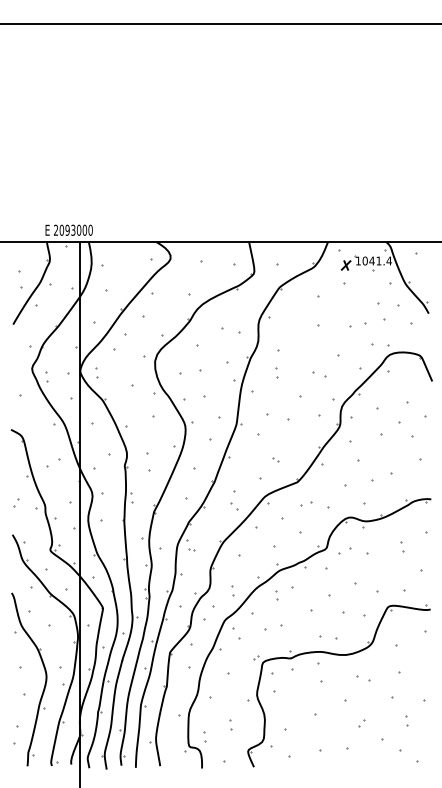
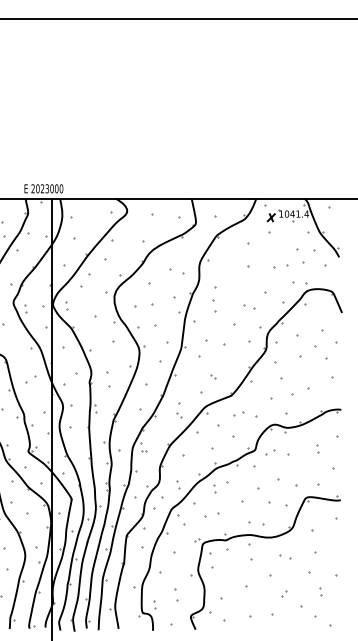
text: (67, 229) -> (42, 188), 2093000 -> 2023000
part: (276, 372) -> (214, 305), size x1.6
part: (230, 724) -> (176, 594), size x1.6

